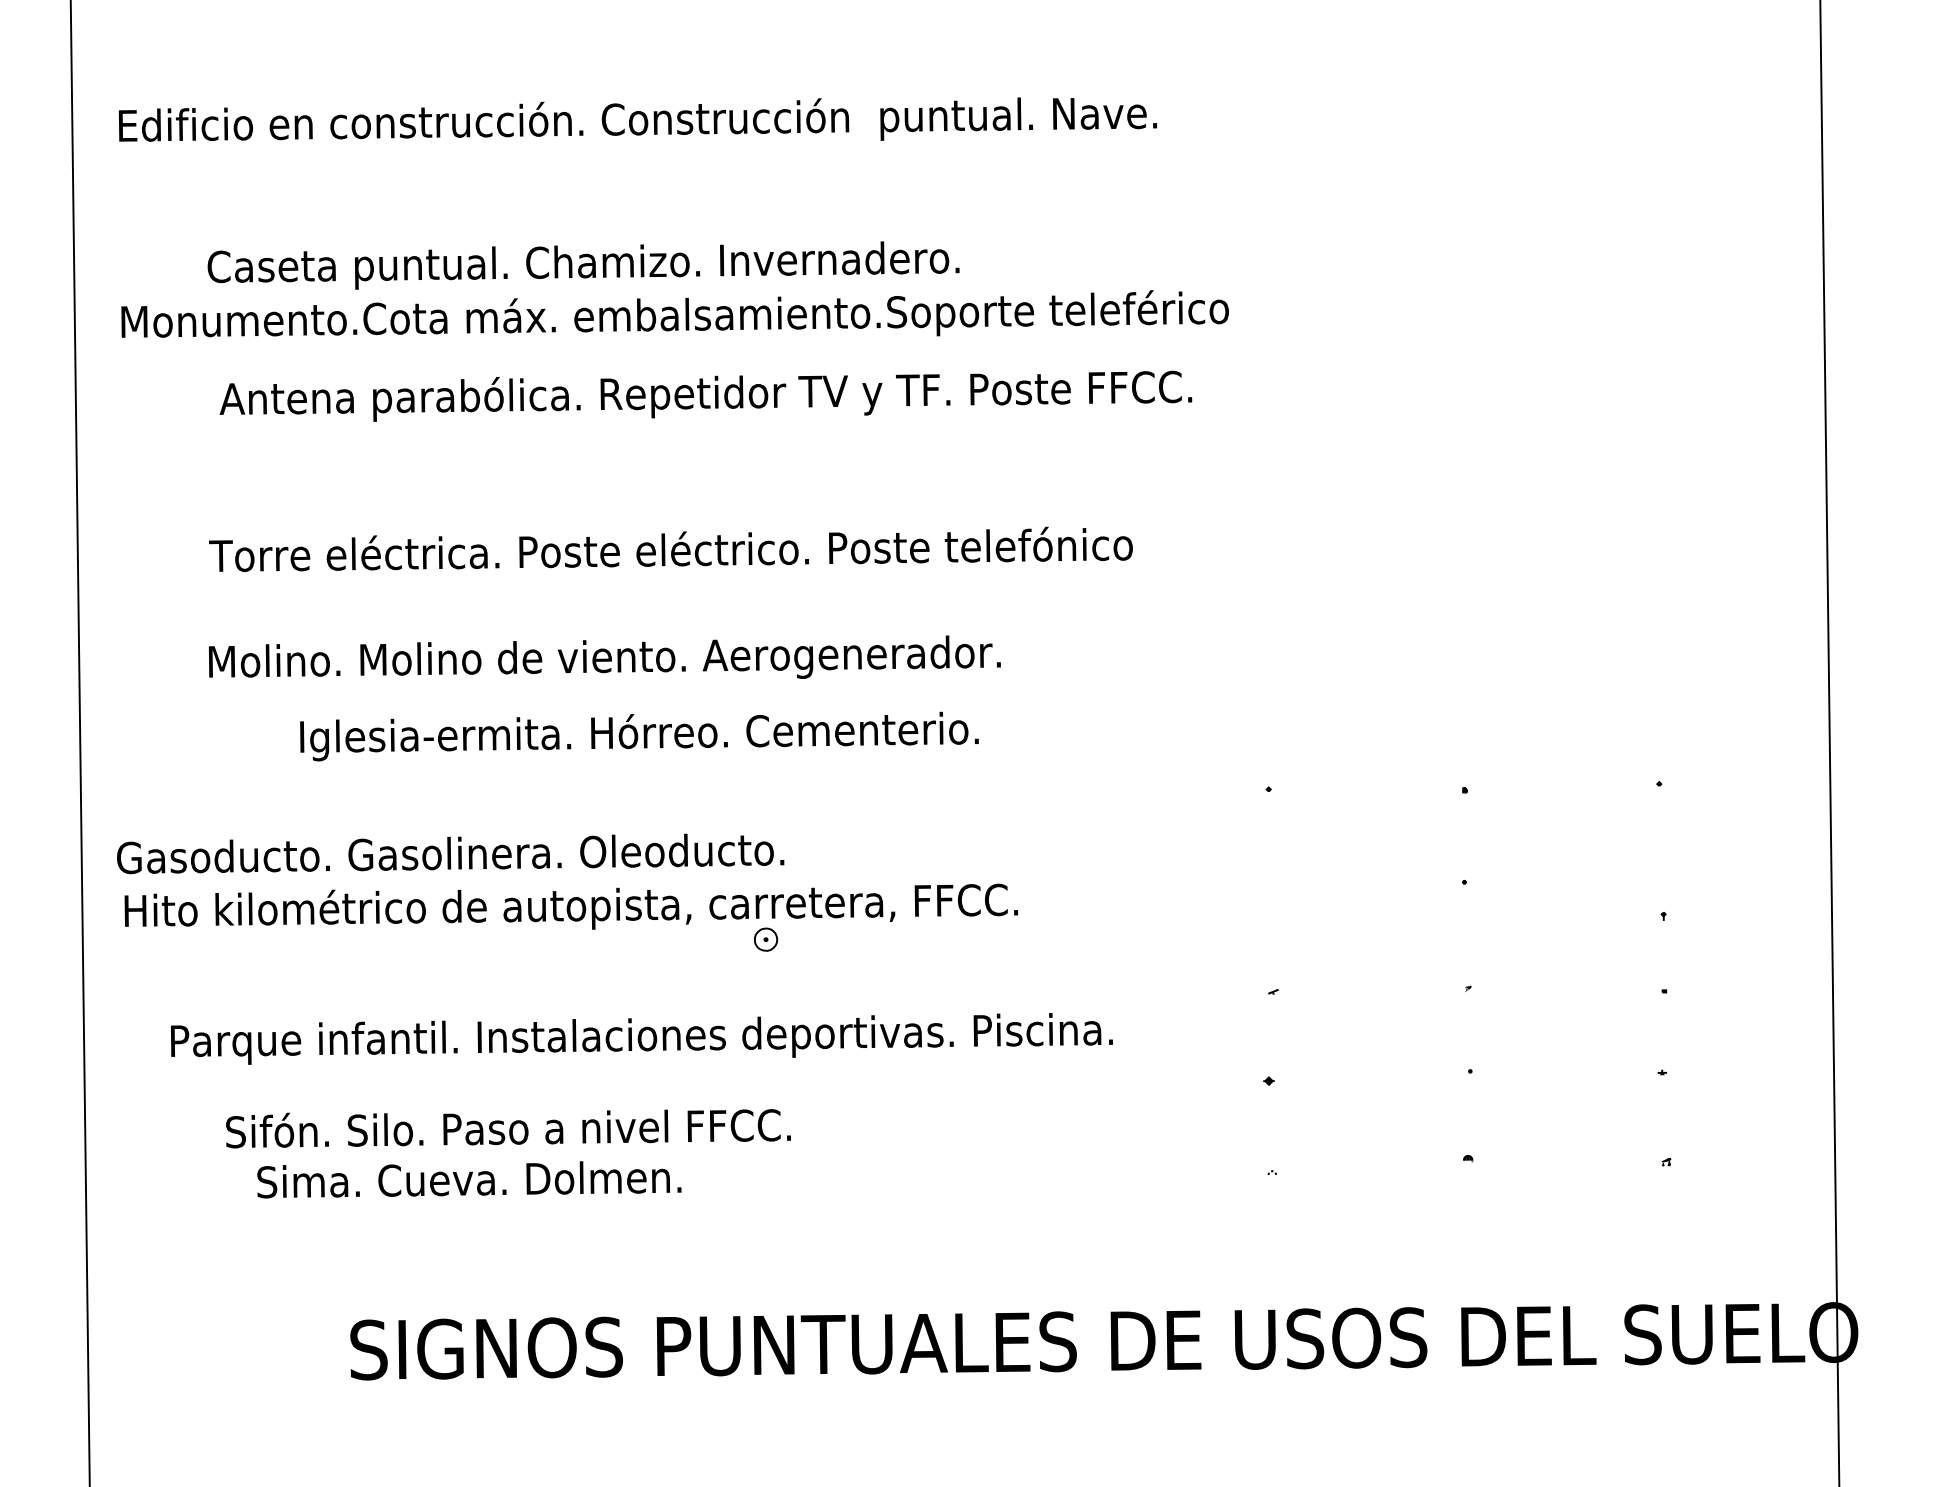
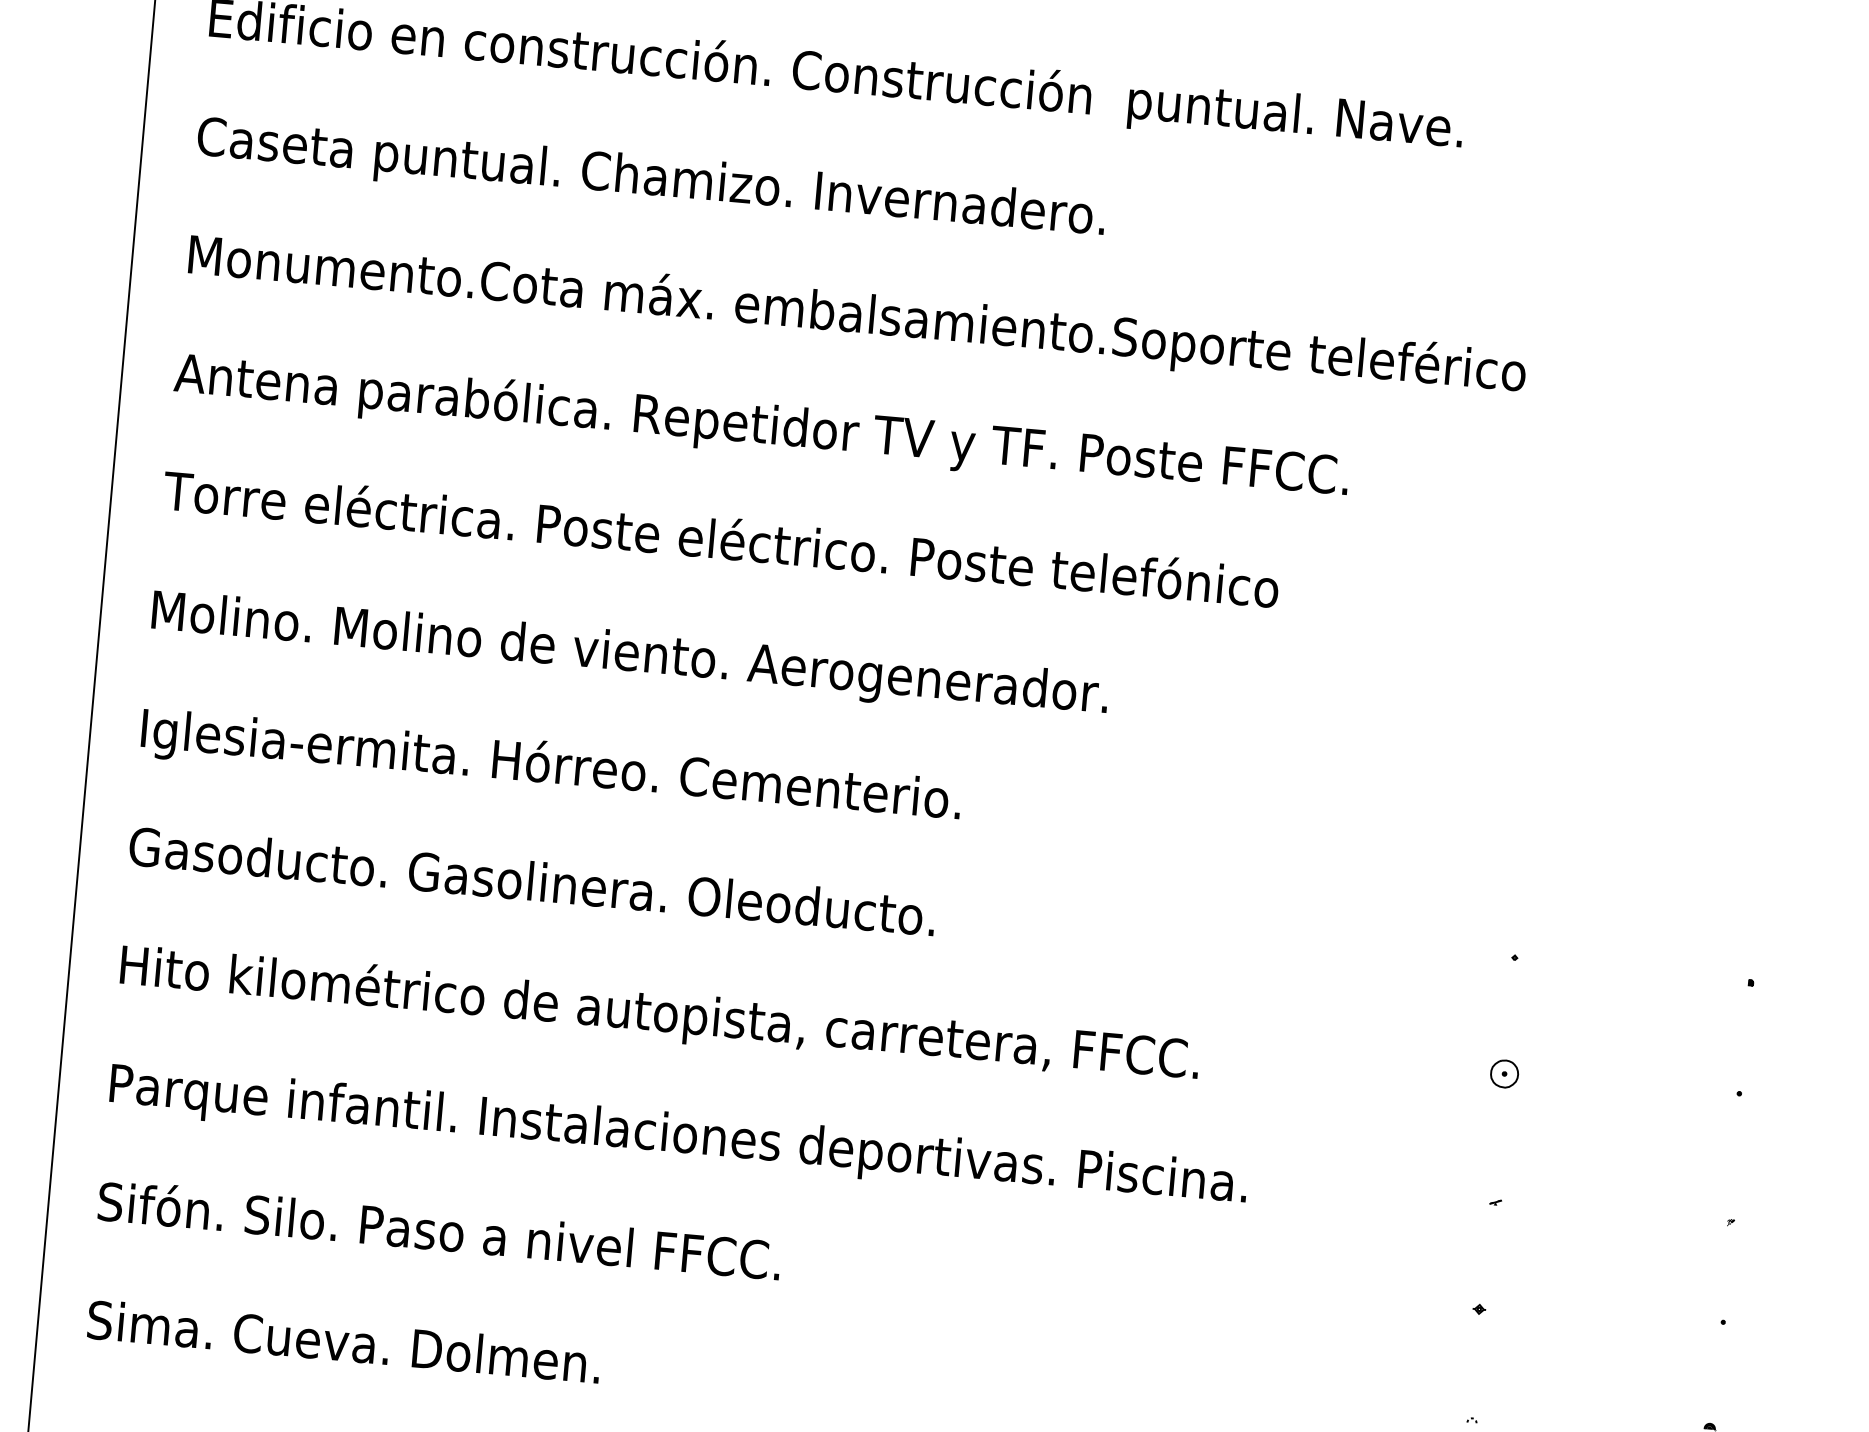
text: (583, 265) -> (651, 179), moved
text: (705, 395) -> (761, 427), moved
text: (670, 548) -> (720, 537), moved
text: (604, 656) -> (630, 651), moved
text: (639, 736) -> (551, 768), moved
text: (450, 853) -> (532, 881), moved
part: (766, 939) -> (1505, 1073), moved
text: (641, 1038) -> (678, 1137), moved
text: (508, 1128) -> (439, 1231), moved
text: (469, 1179) -> (344, 1341), moved

